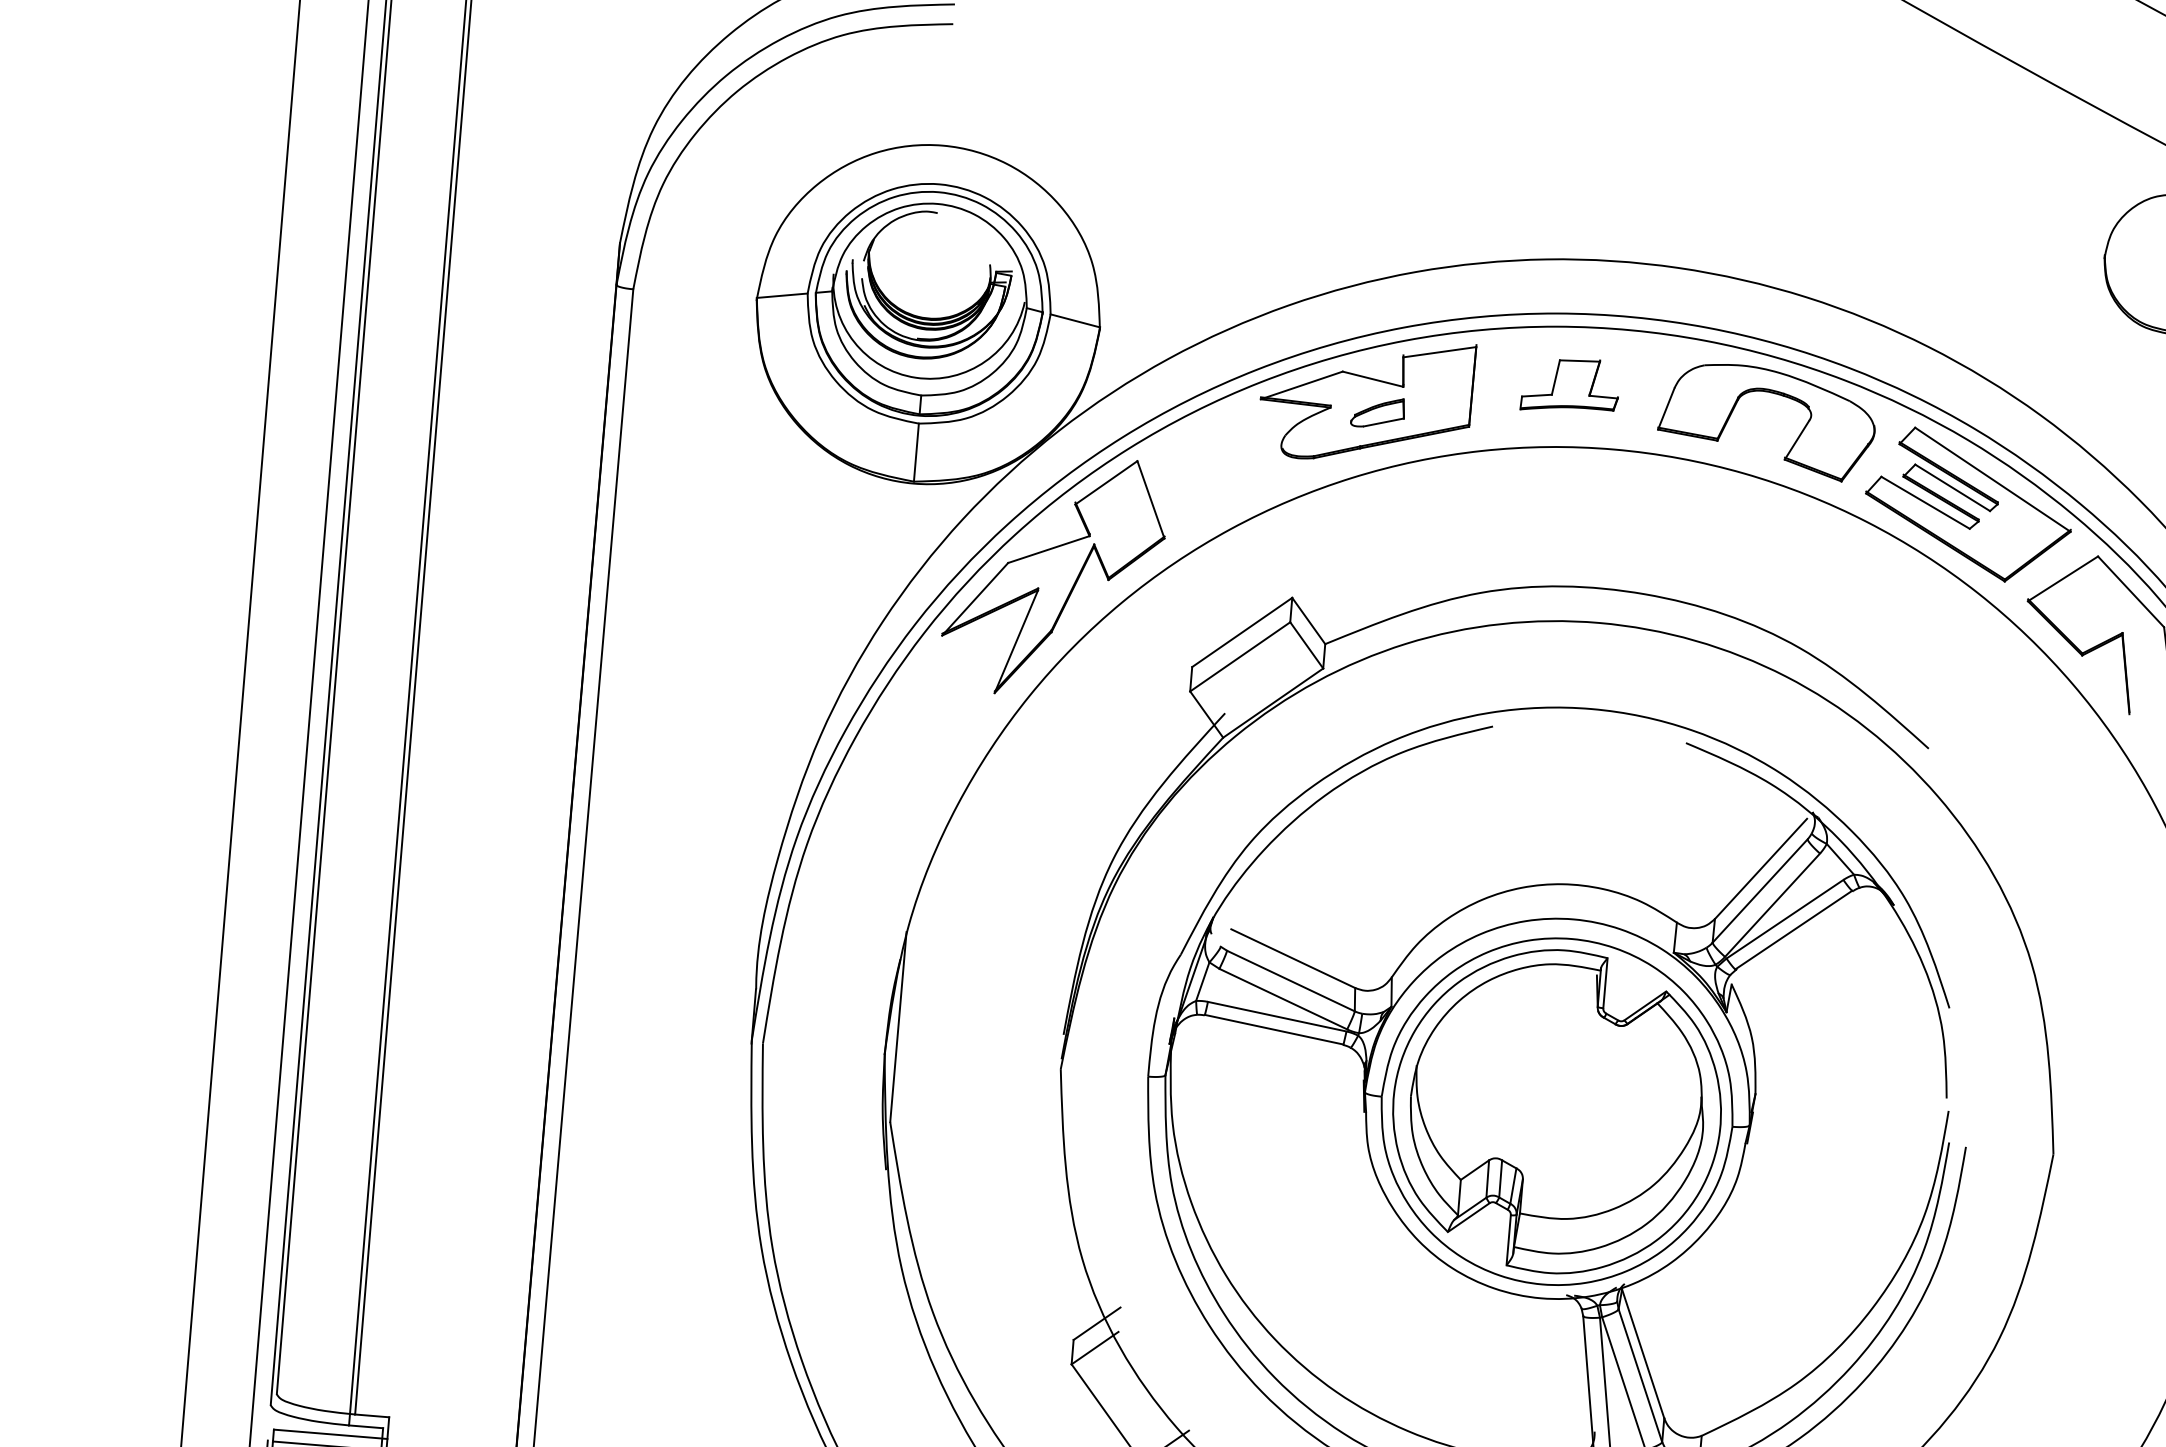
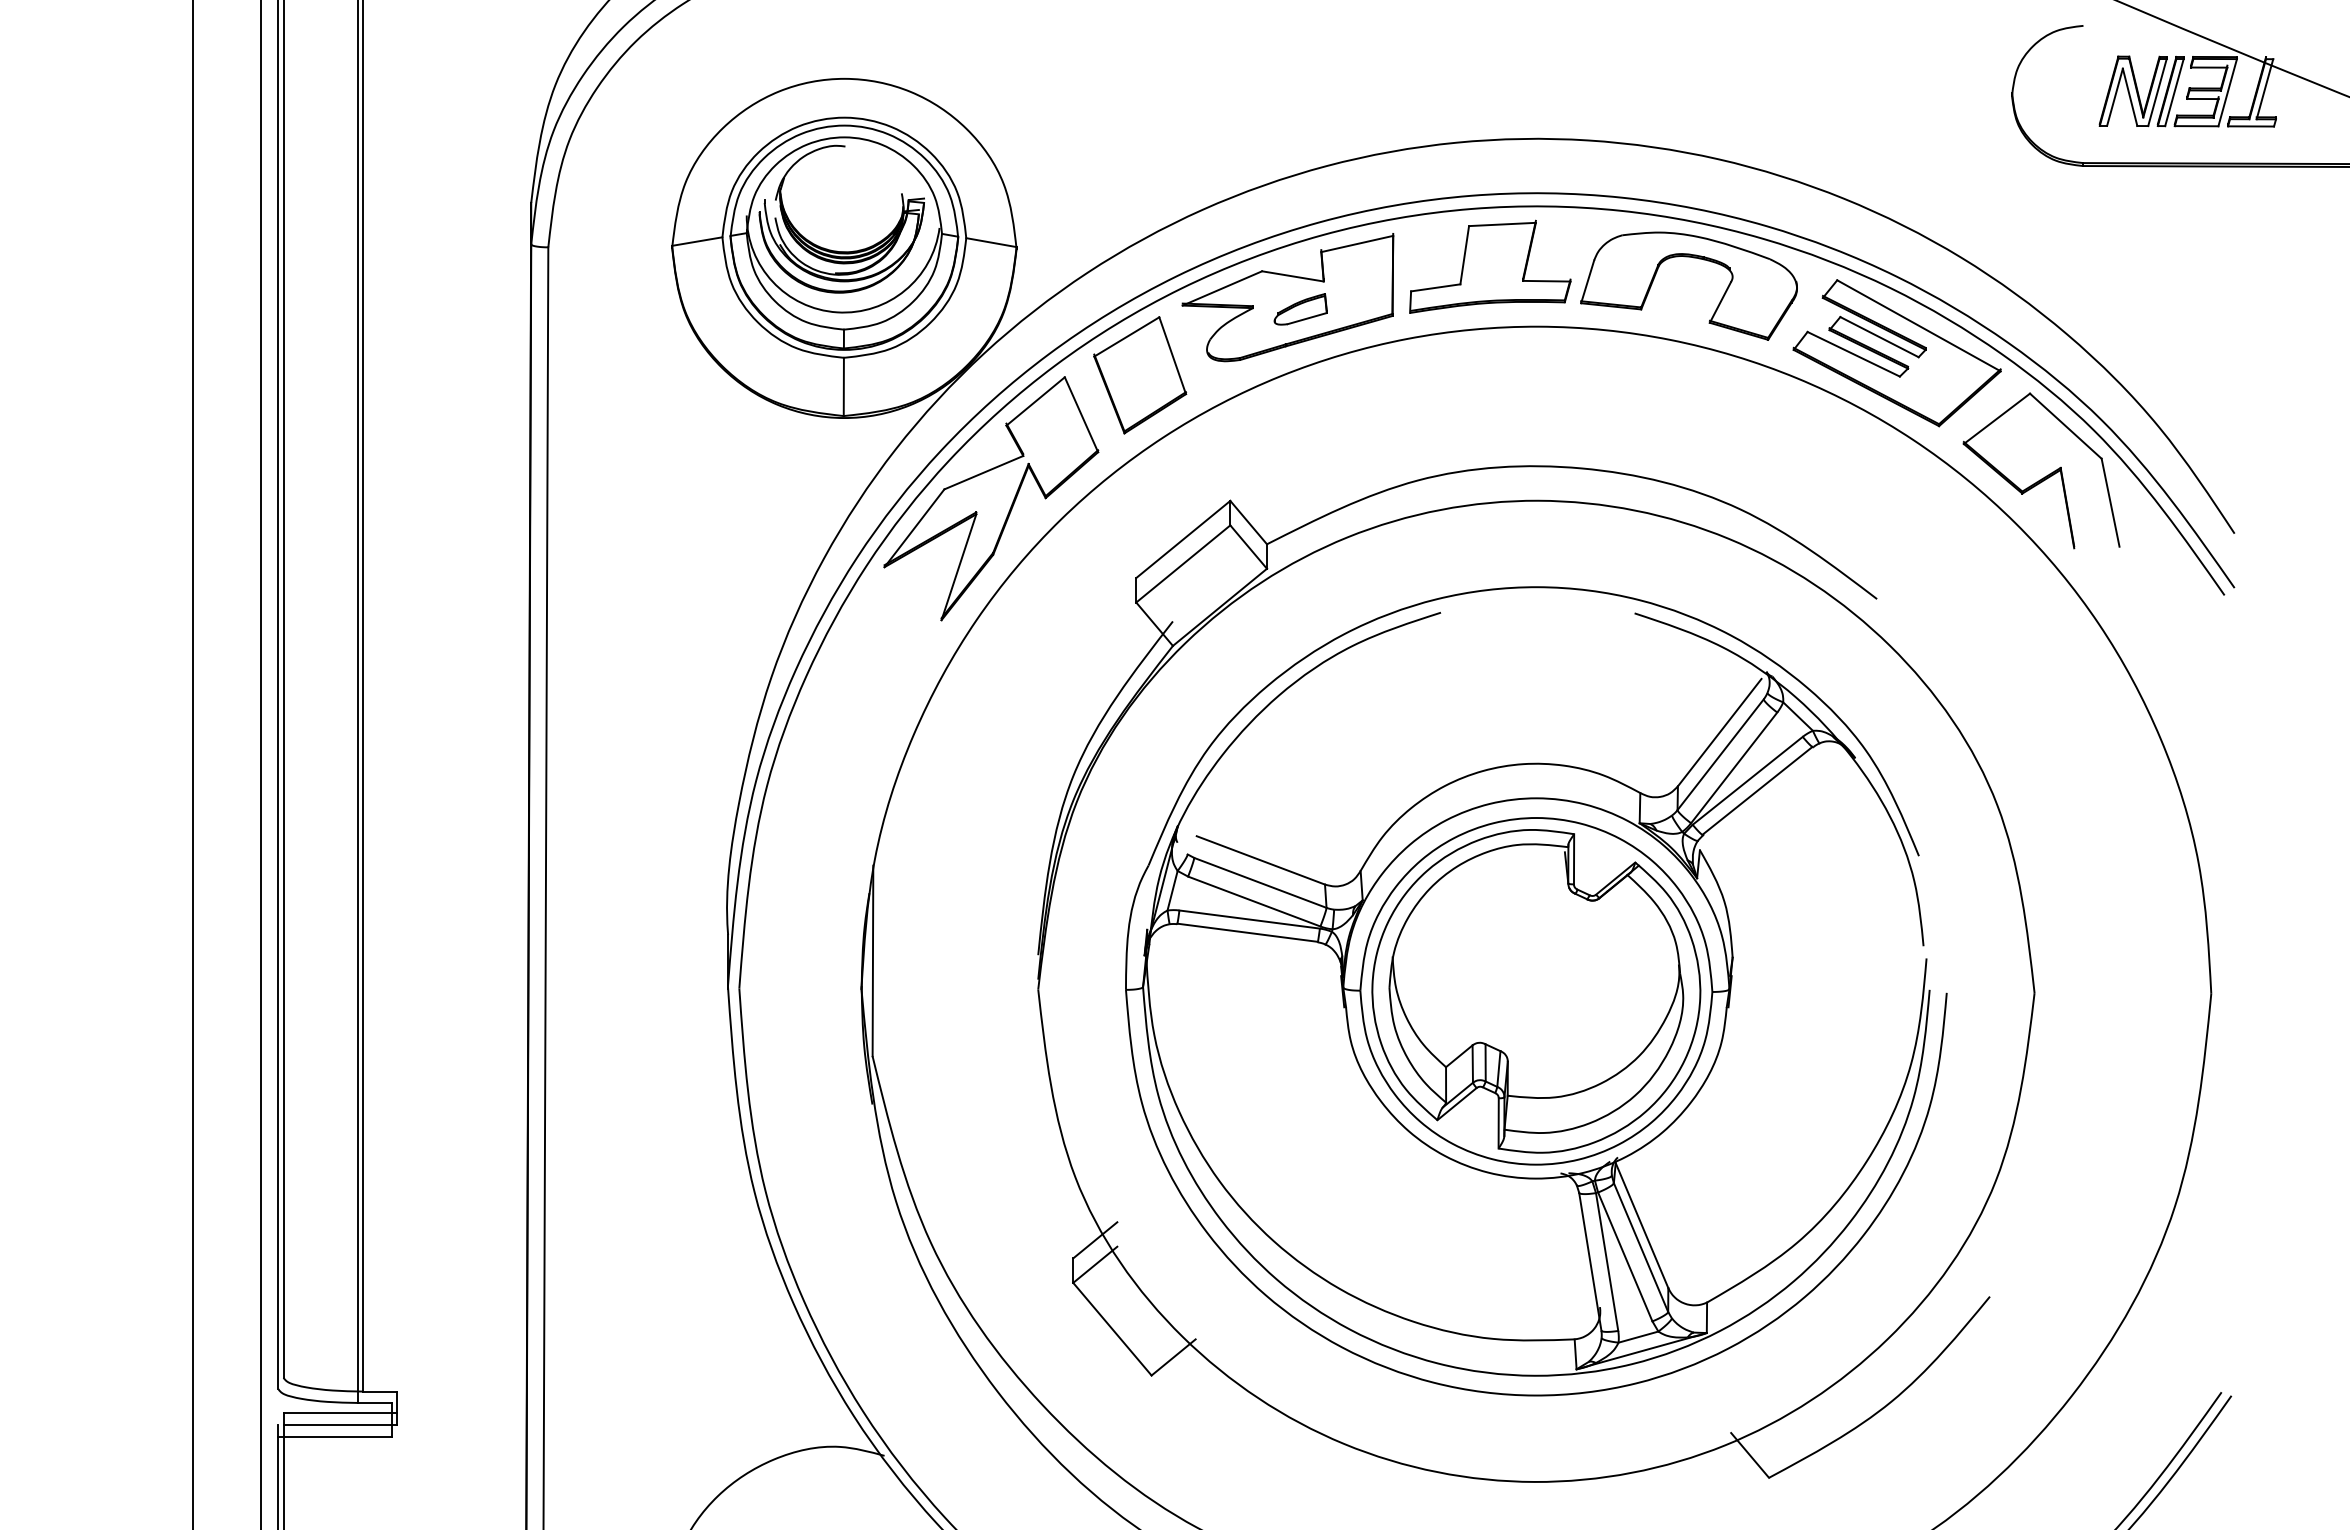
part: (1570, 385) -> (1490, 266), size x1.67
part: (1213, 465) -> (1140, 375), added

